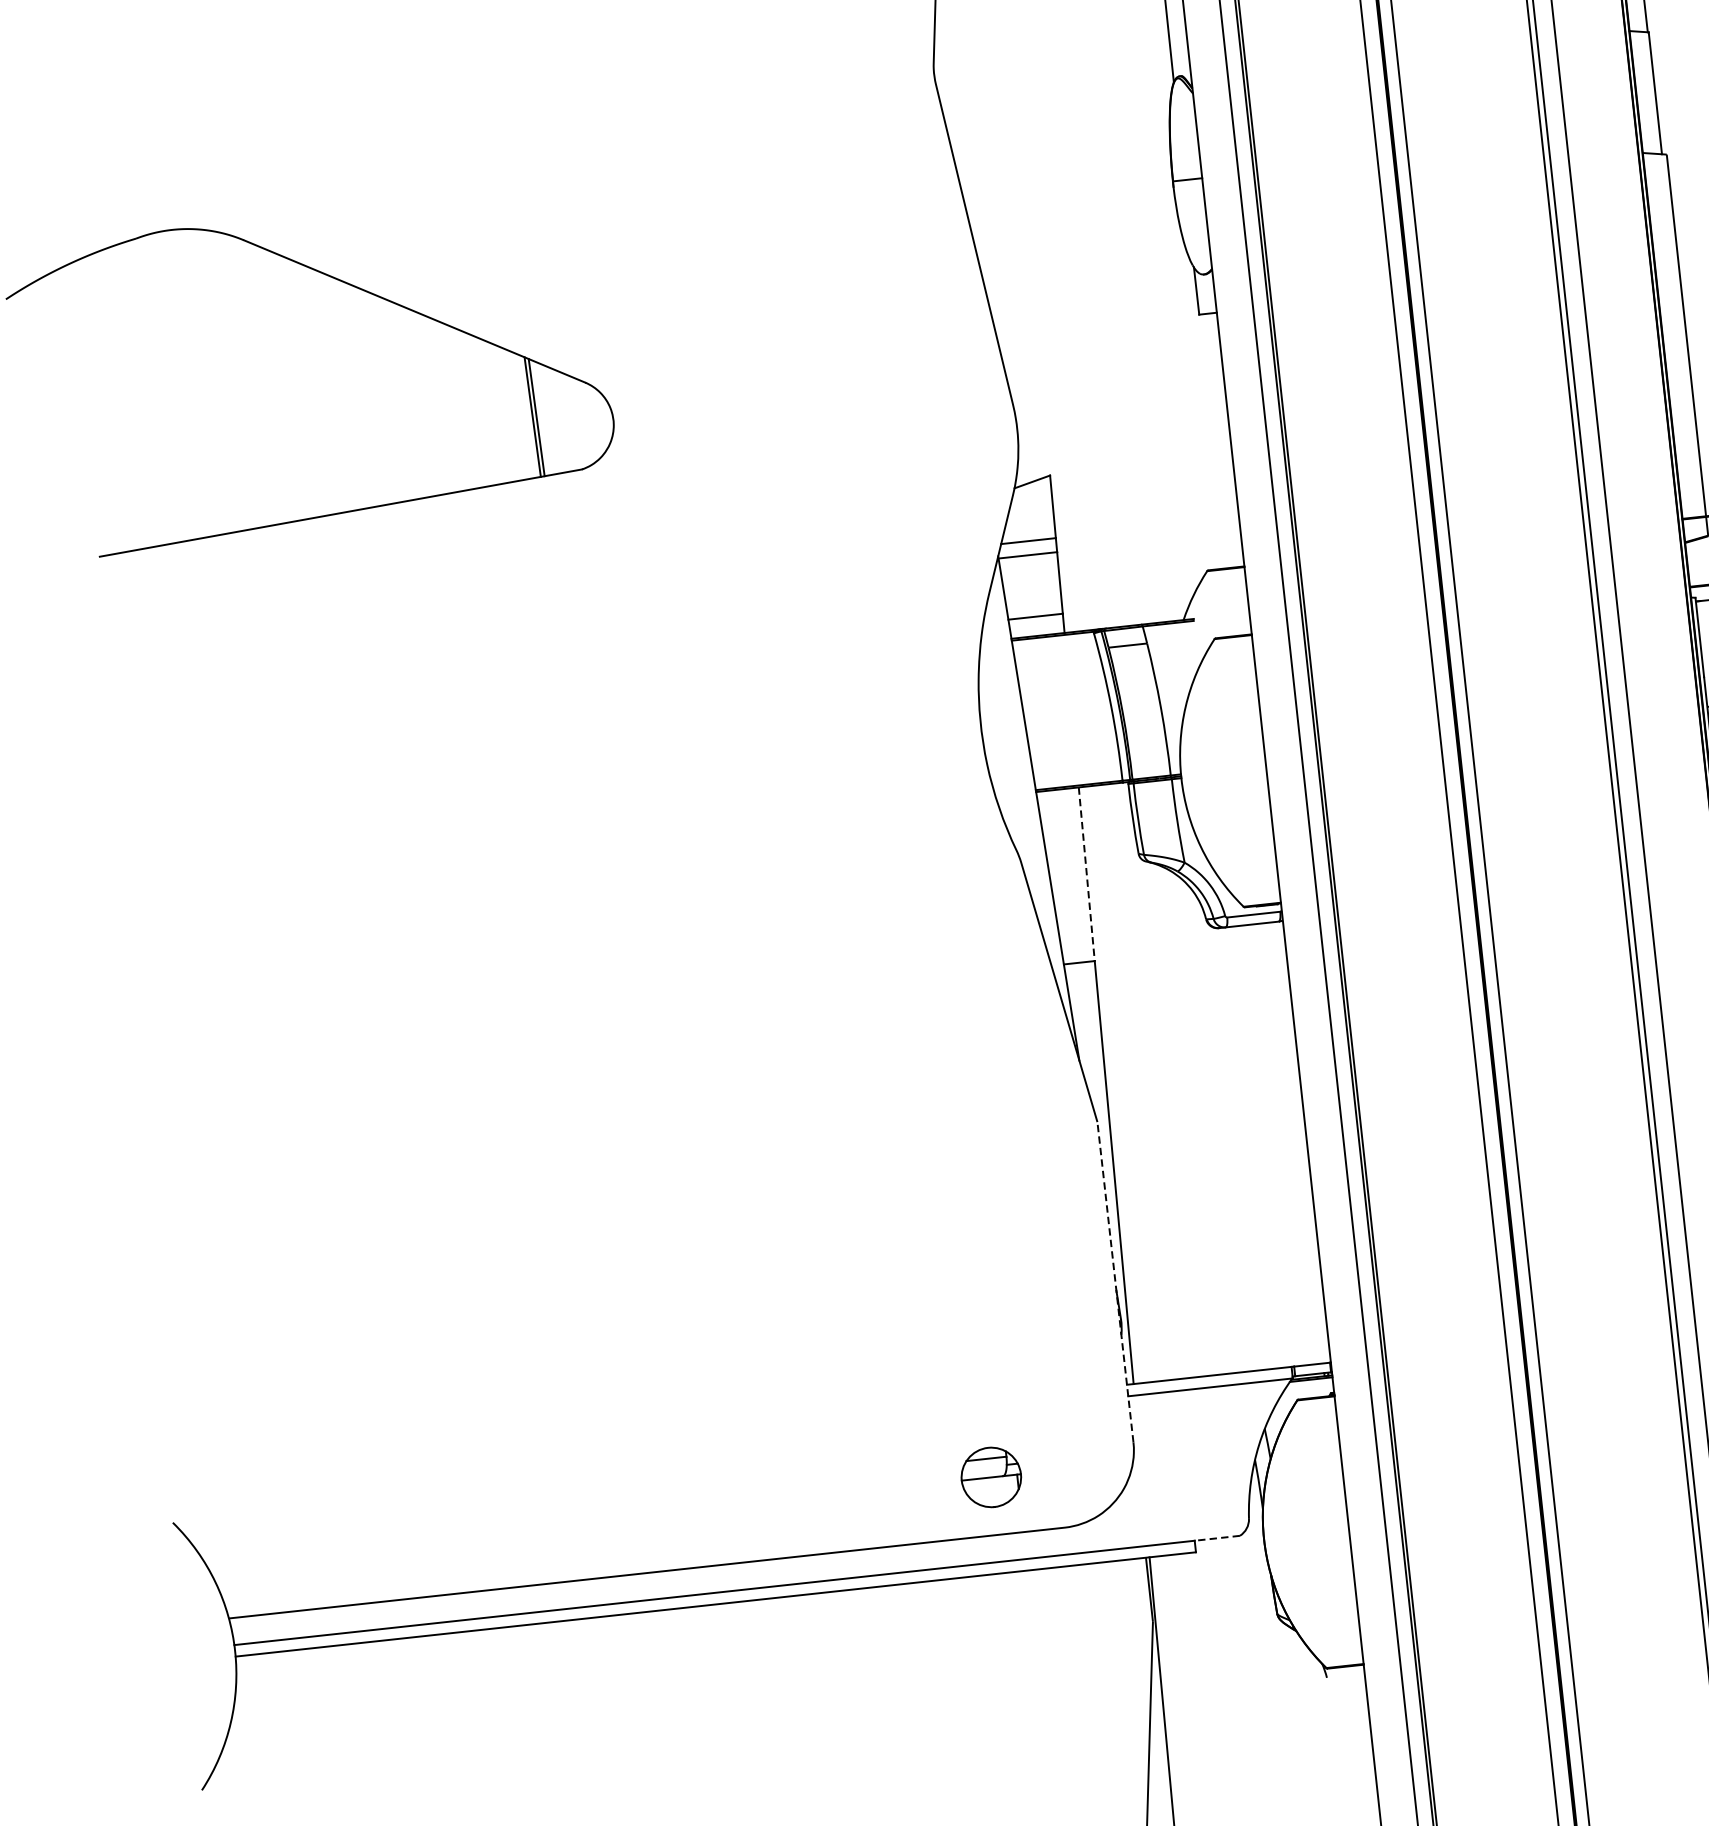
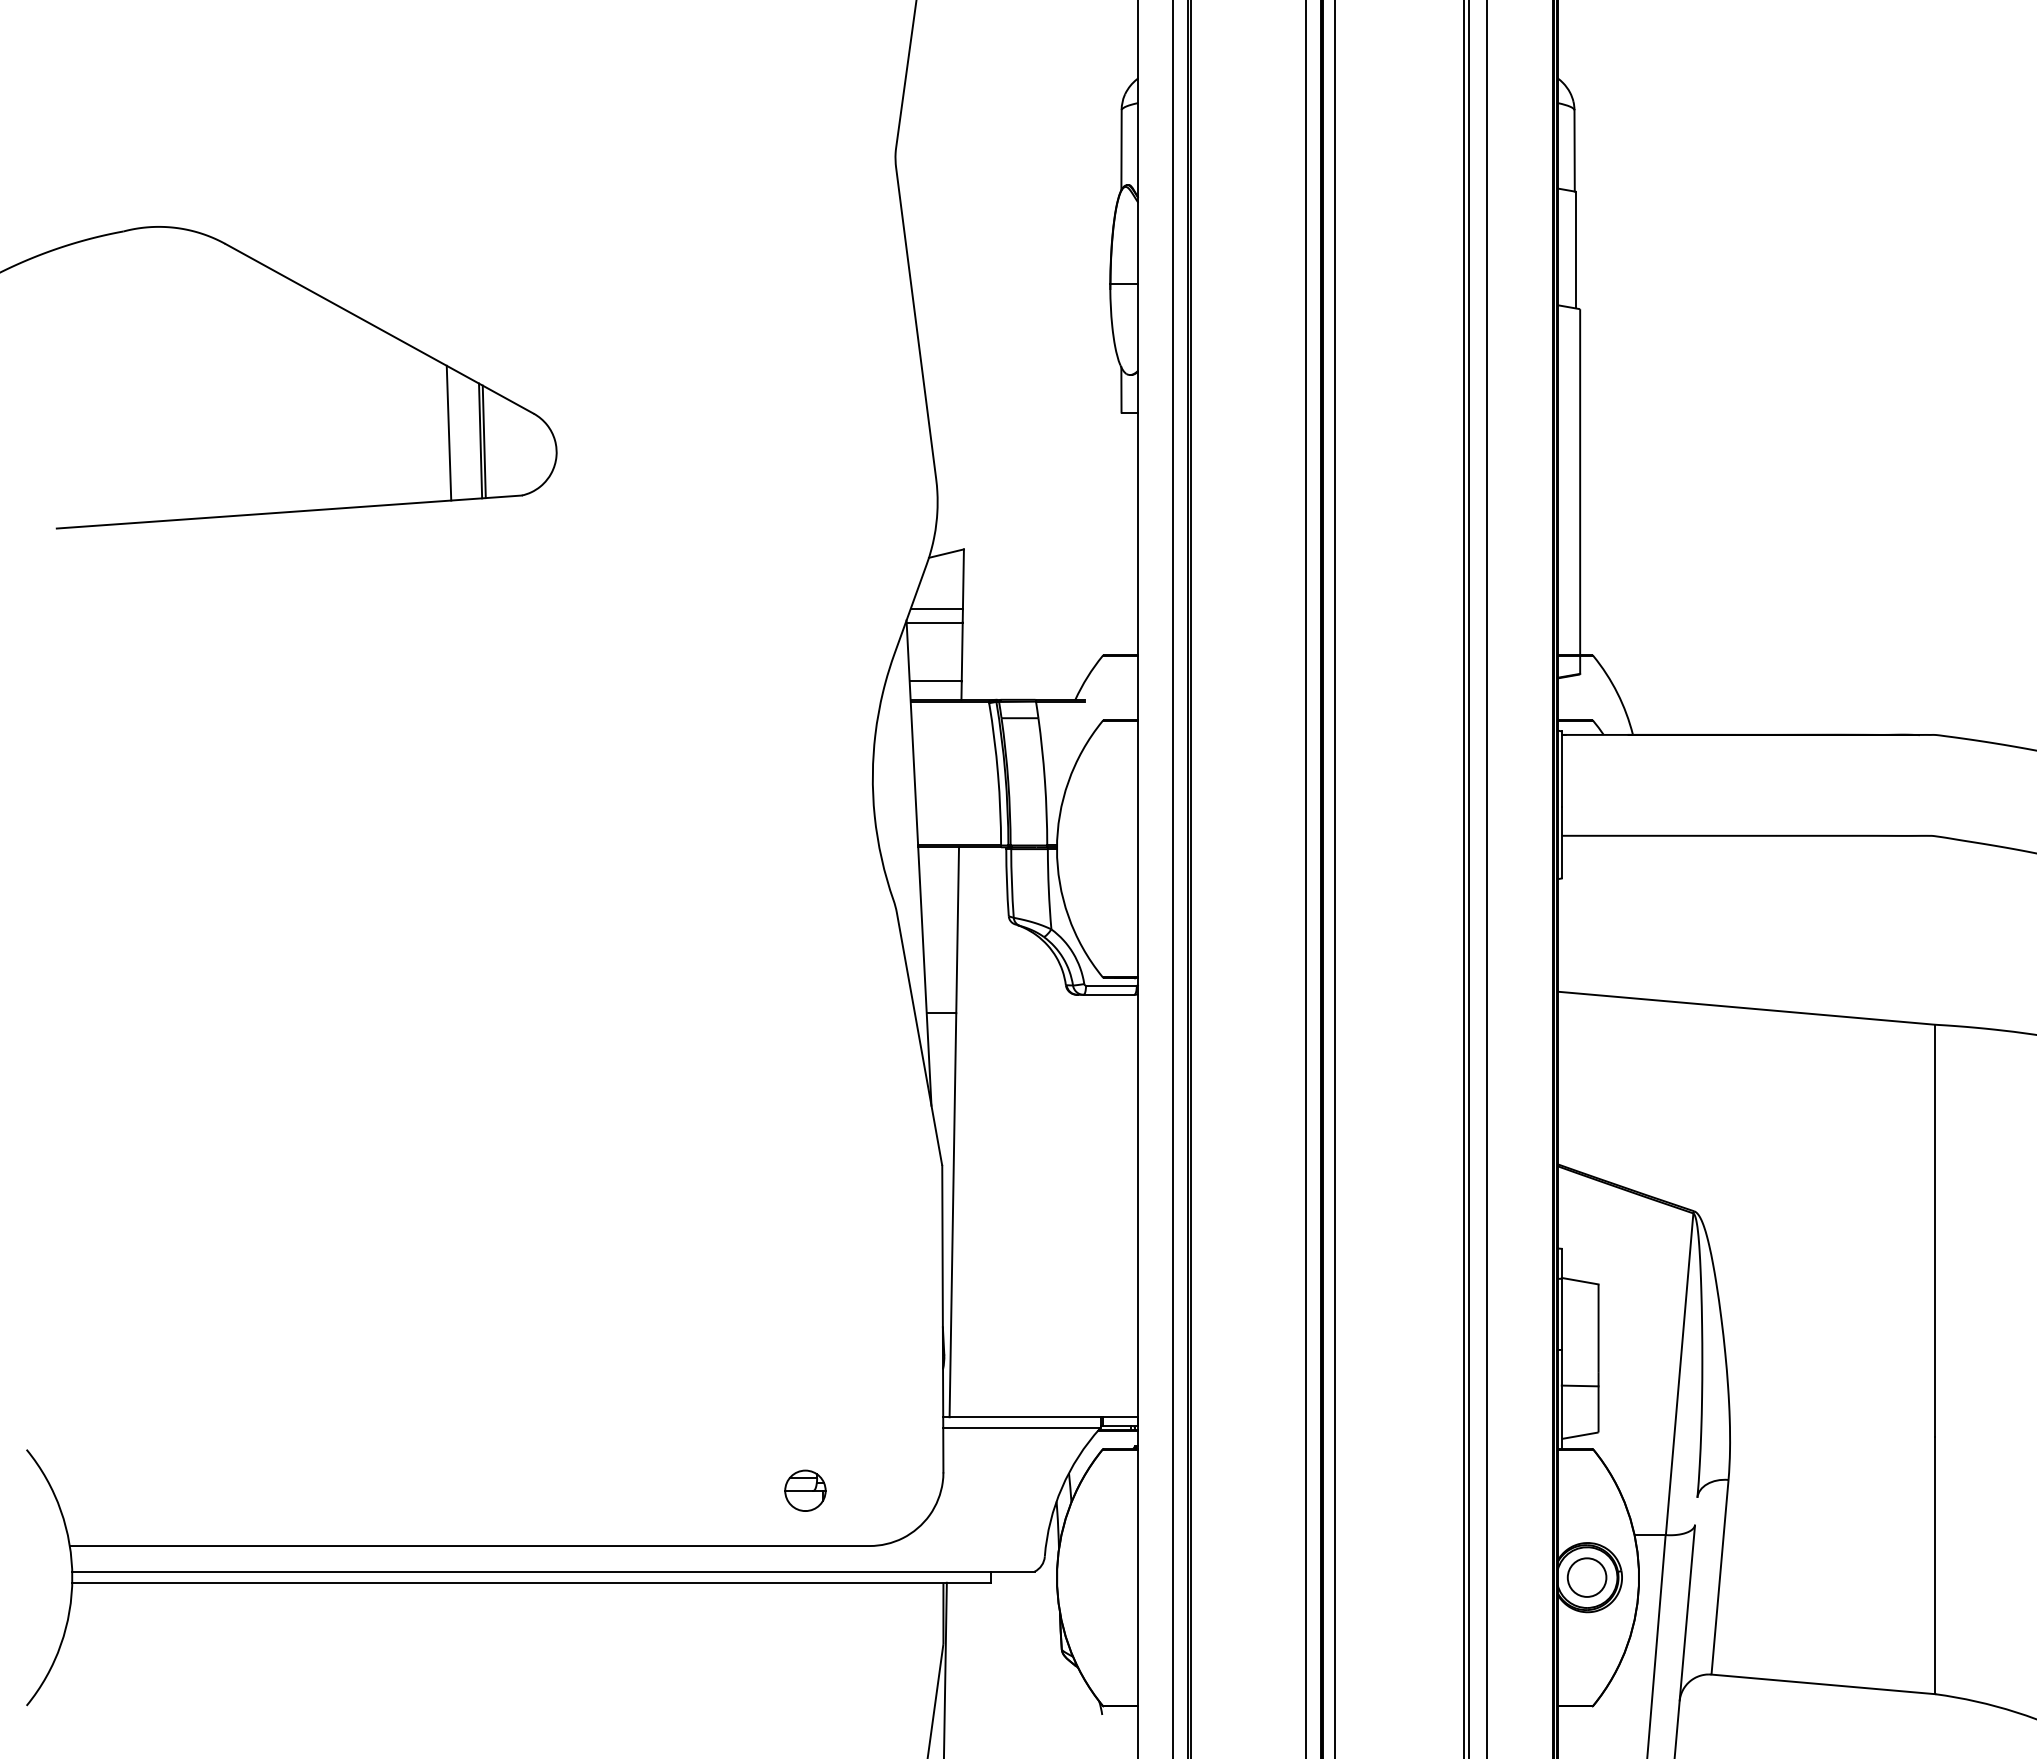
line: (498, 411) -> (448, 432), added
line: (1086, 874) -> (957, 930), dashed -> solid
line: (1115, 1281) -> (942, 1318), dashed -> solid
part: (991, 1476) -> (805, 1490), size x0.71
line: (1216, 1538) -> (1012, 1571), dashed -> solid

